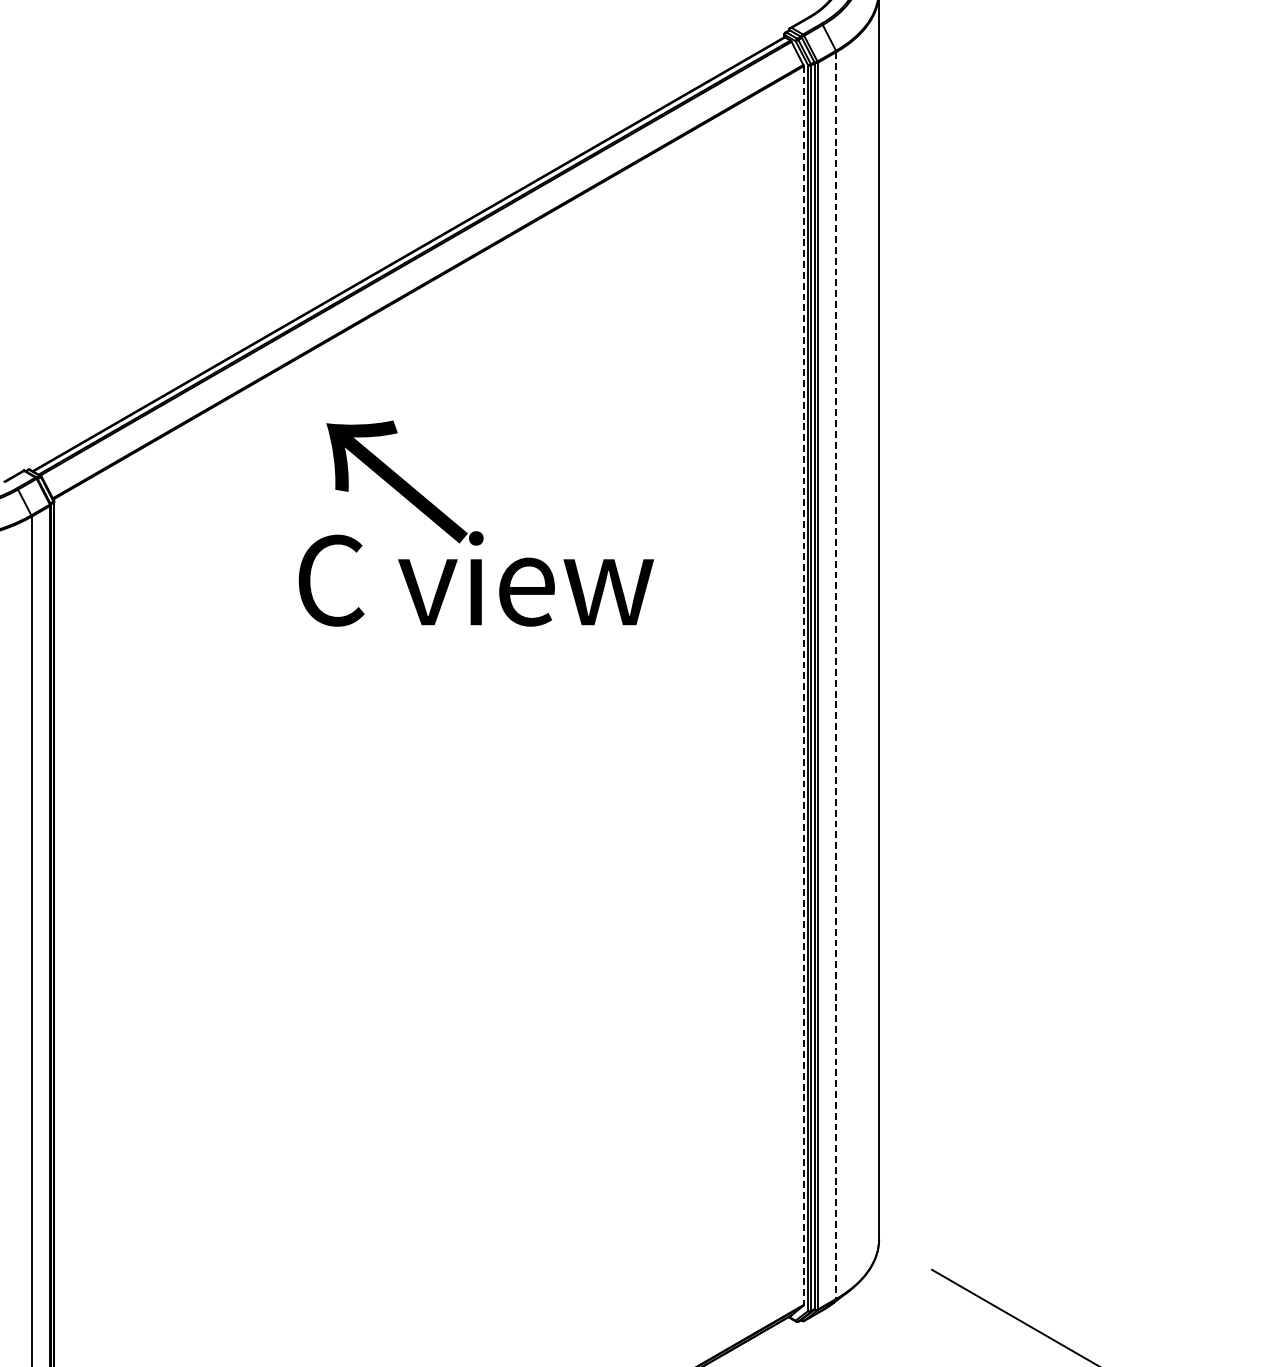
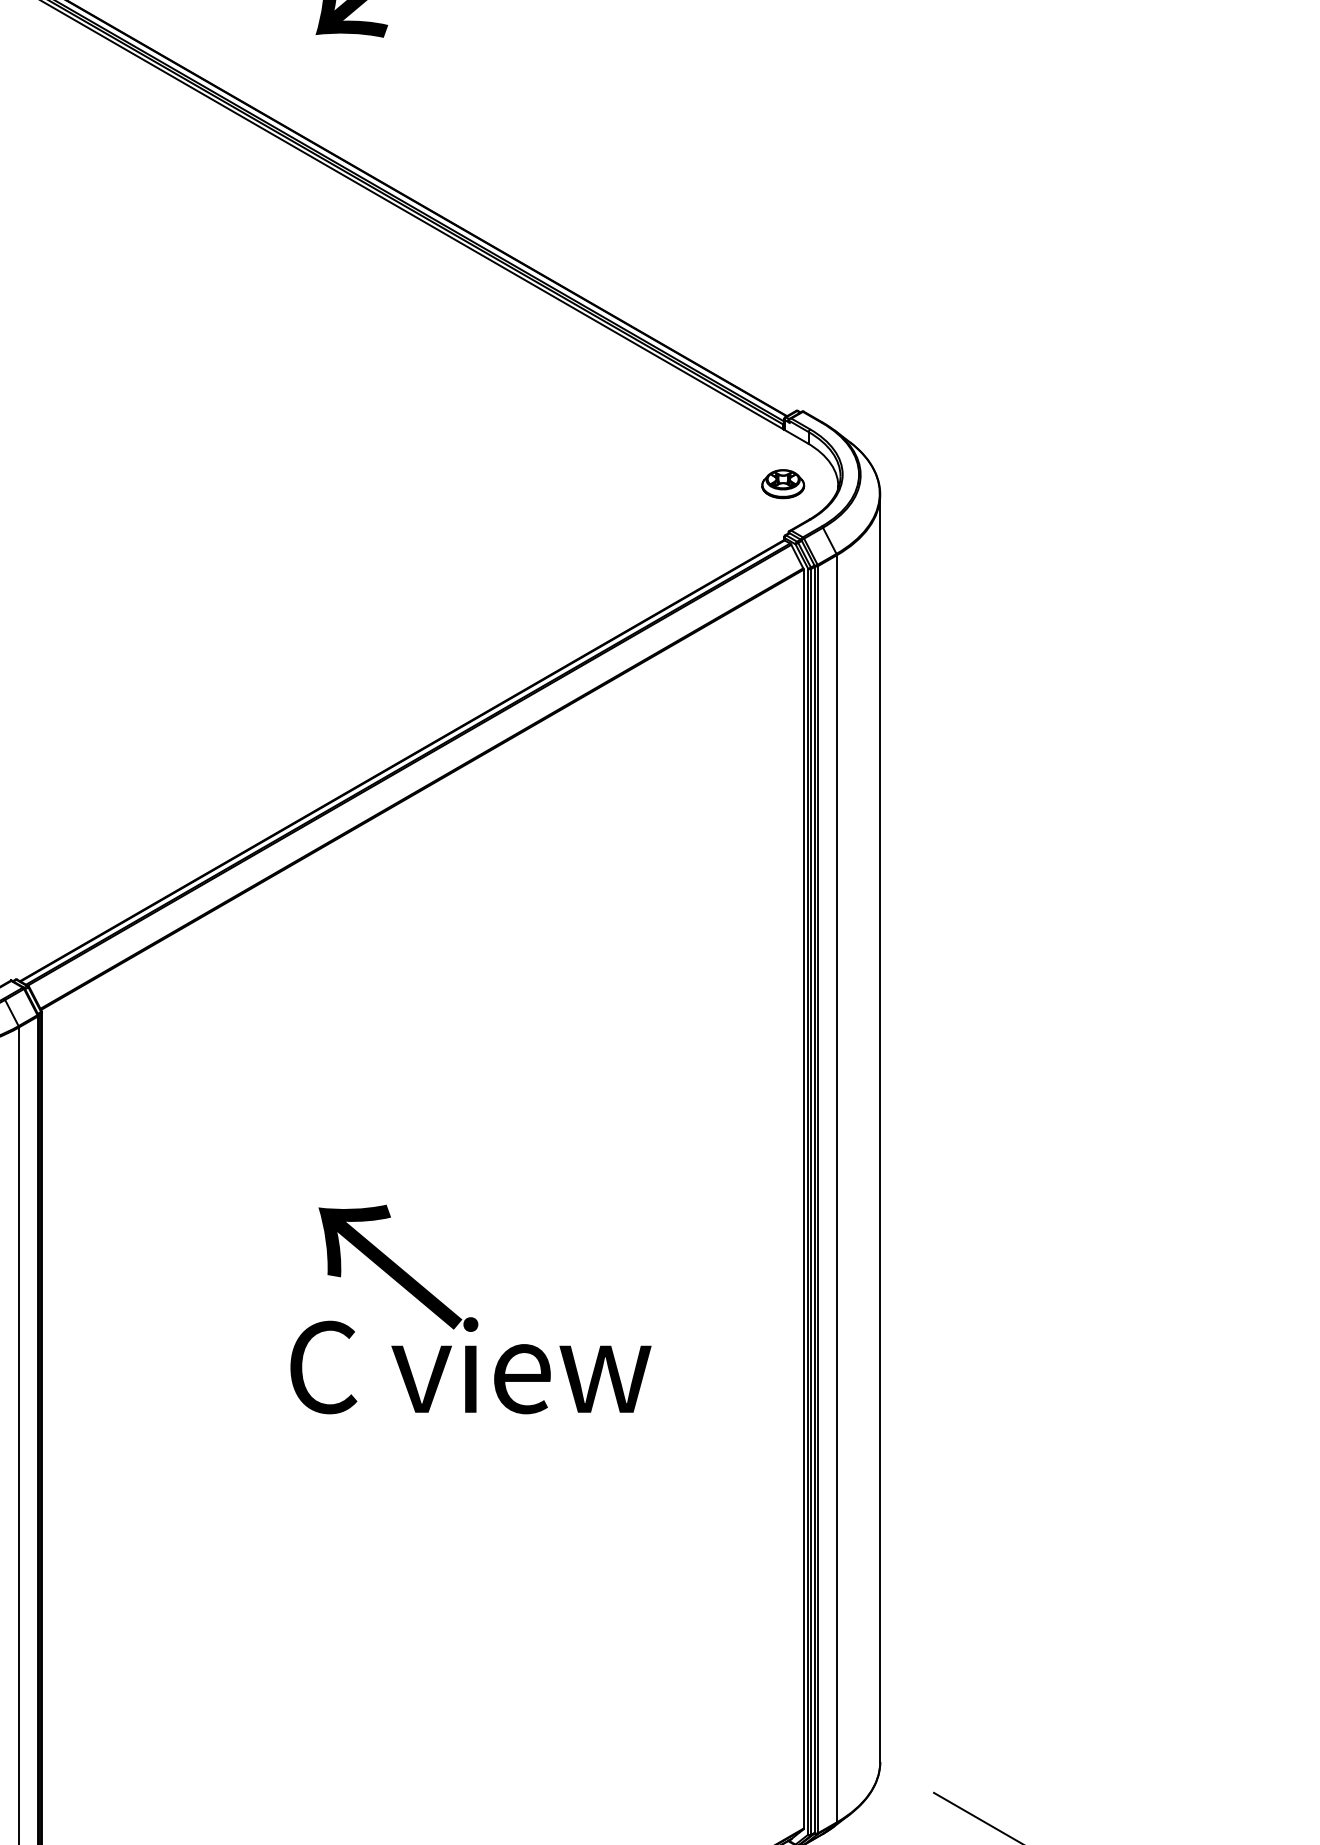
text: (475, 523) -> (470, 1309), moved
line: (836, 675) -> (836, 1188), dashed -> solid
line: (803, 685) -> (803, 1199), dashed -> solid

